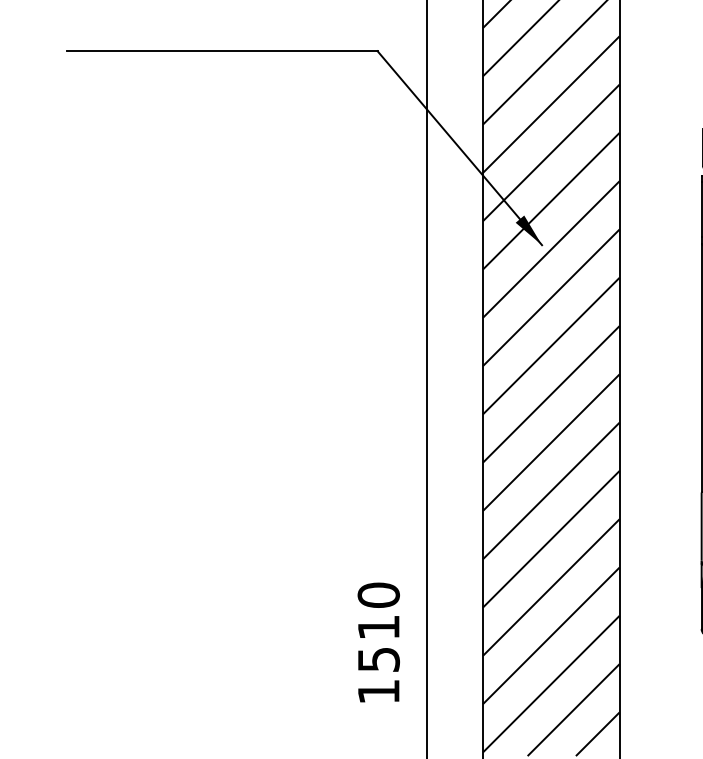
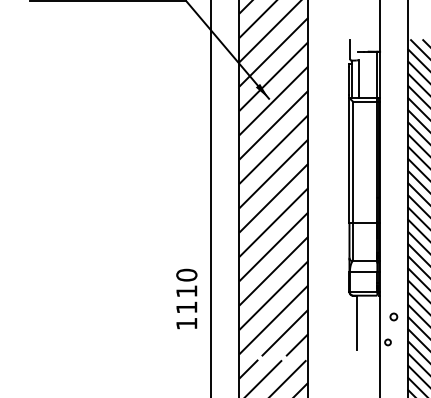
text: (378, 659) -> (186, 307), 1510 -> 1110

